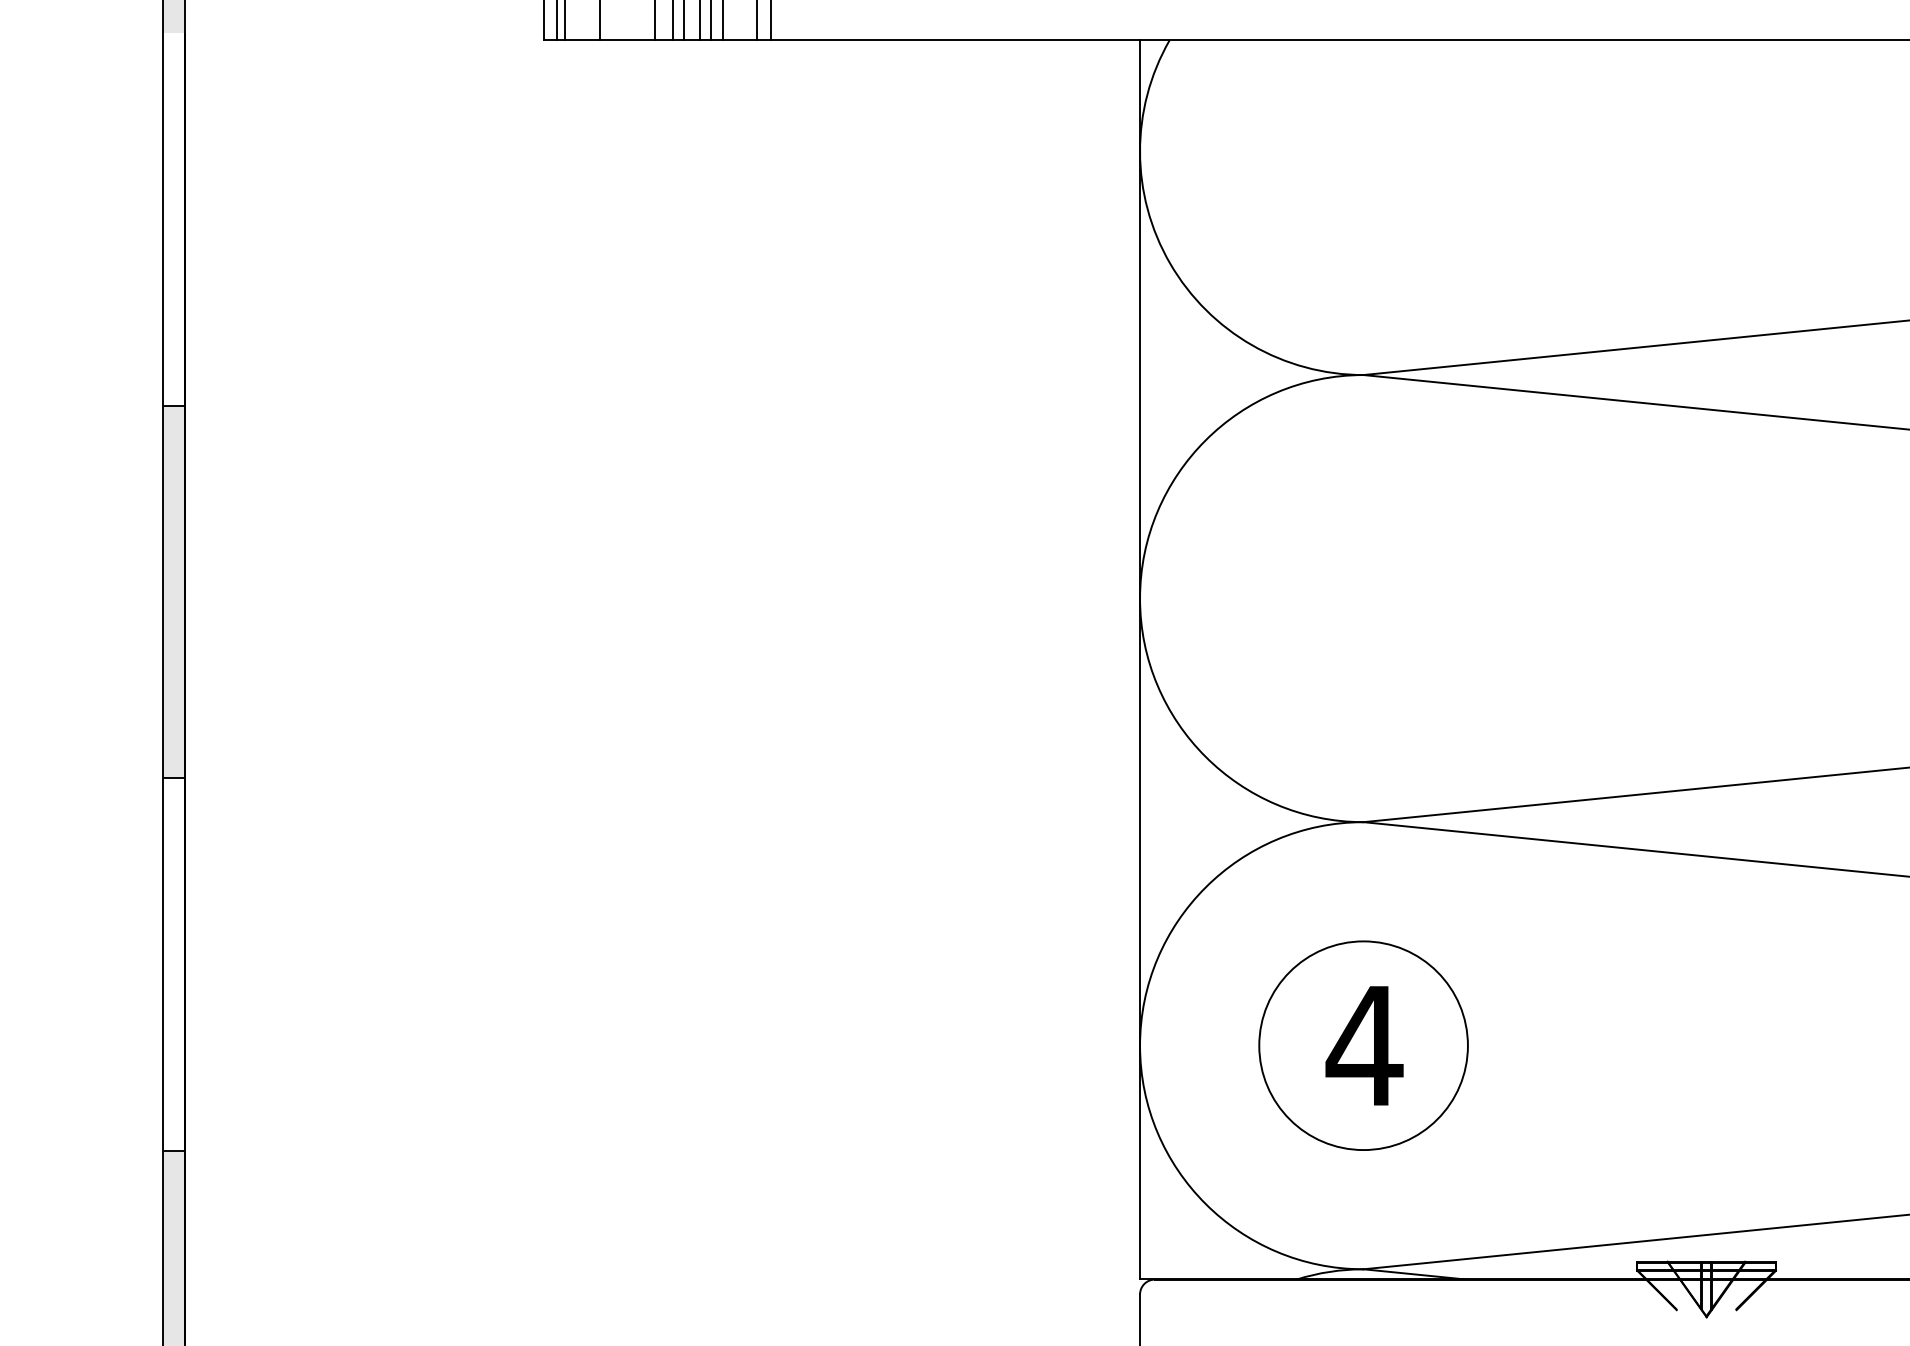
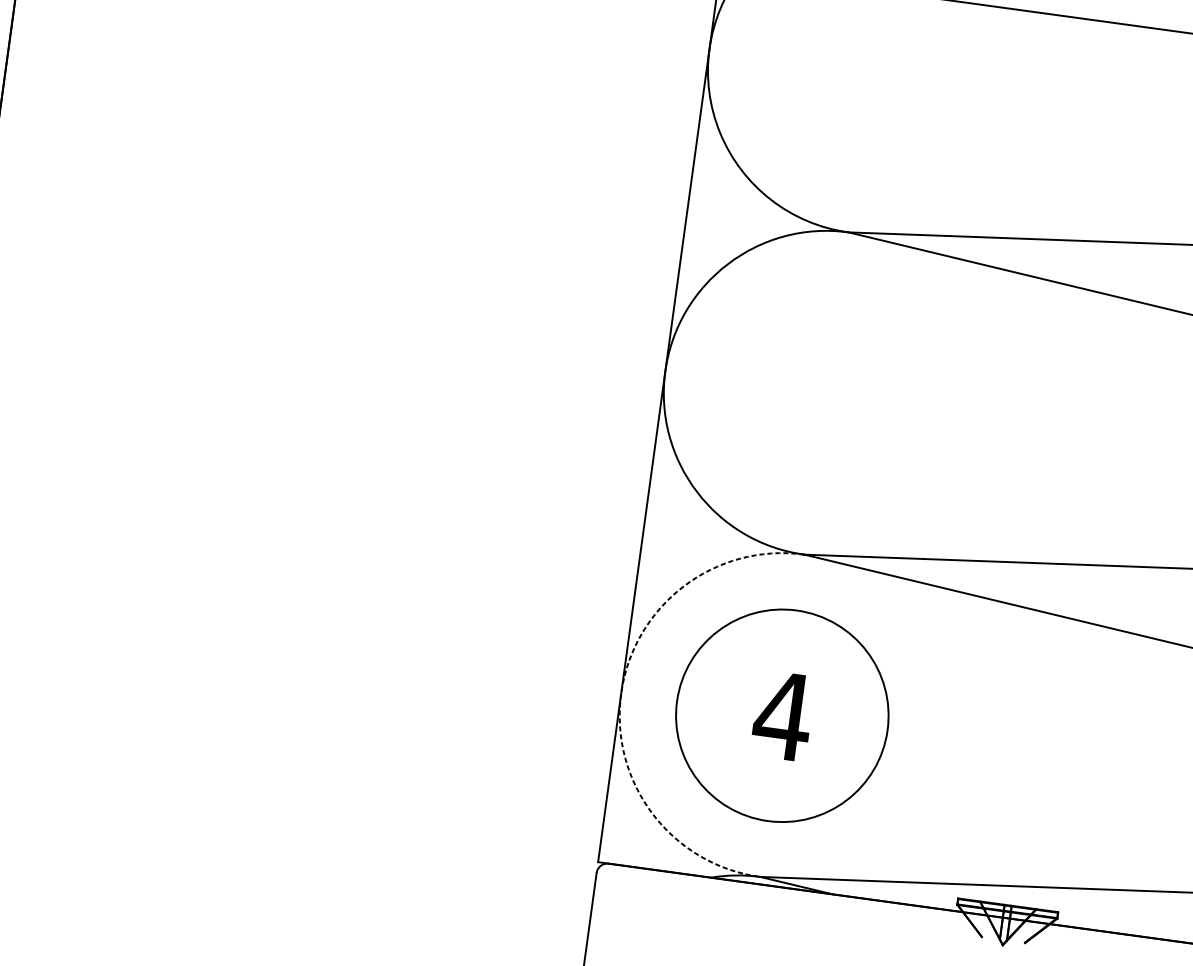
arc: (1140, 1045) -> (621, 693), solid -> dashed
circle: (1363, 1045) -> (782, 715), size x1.4

